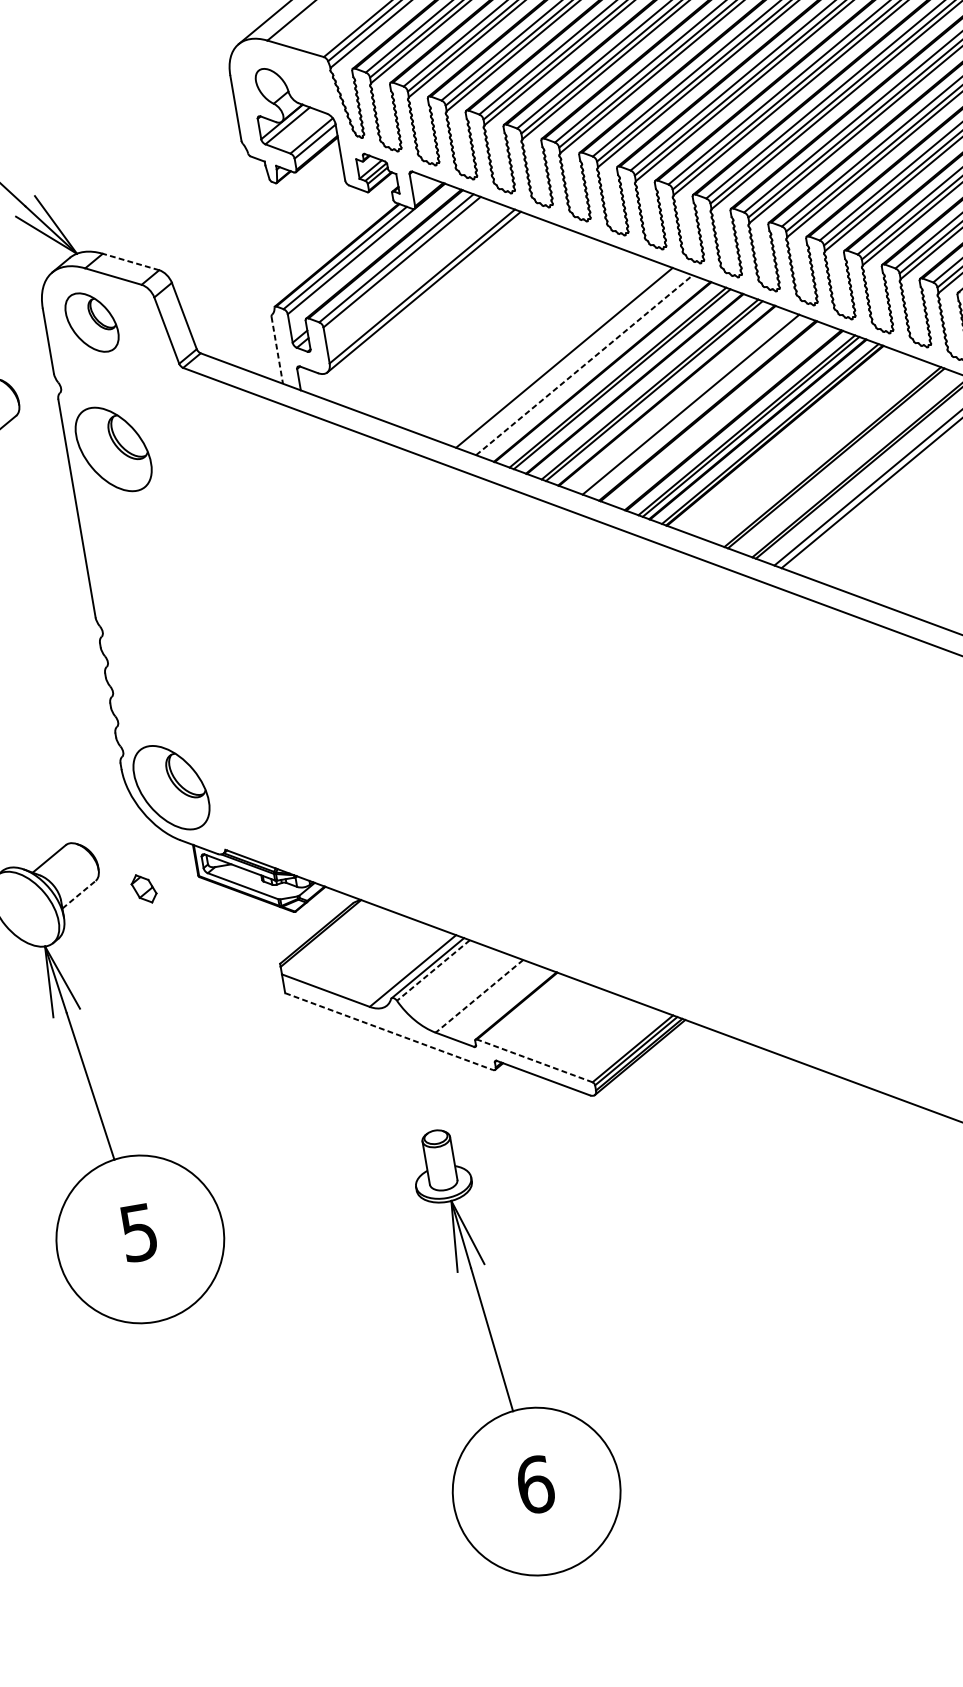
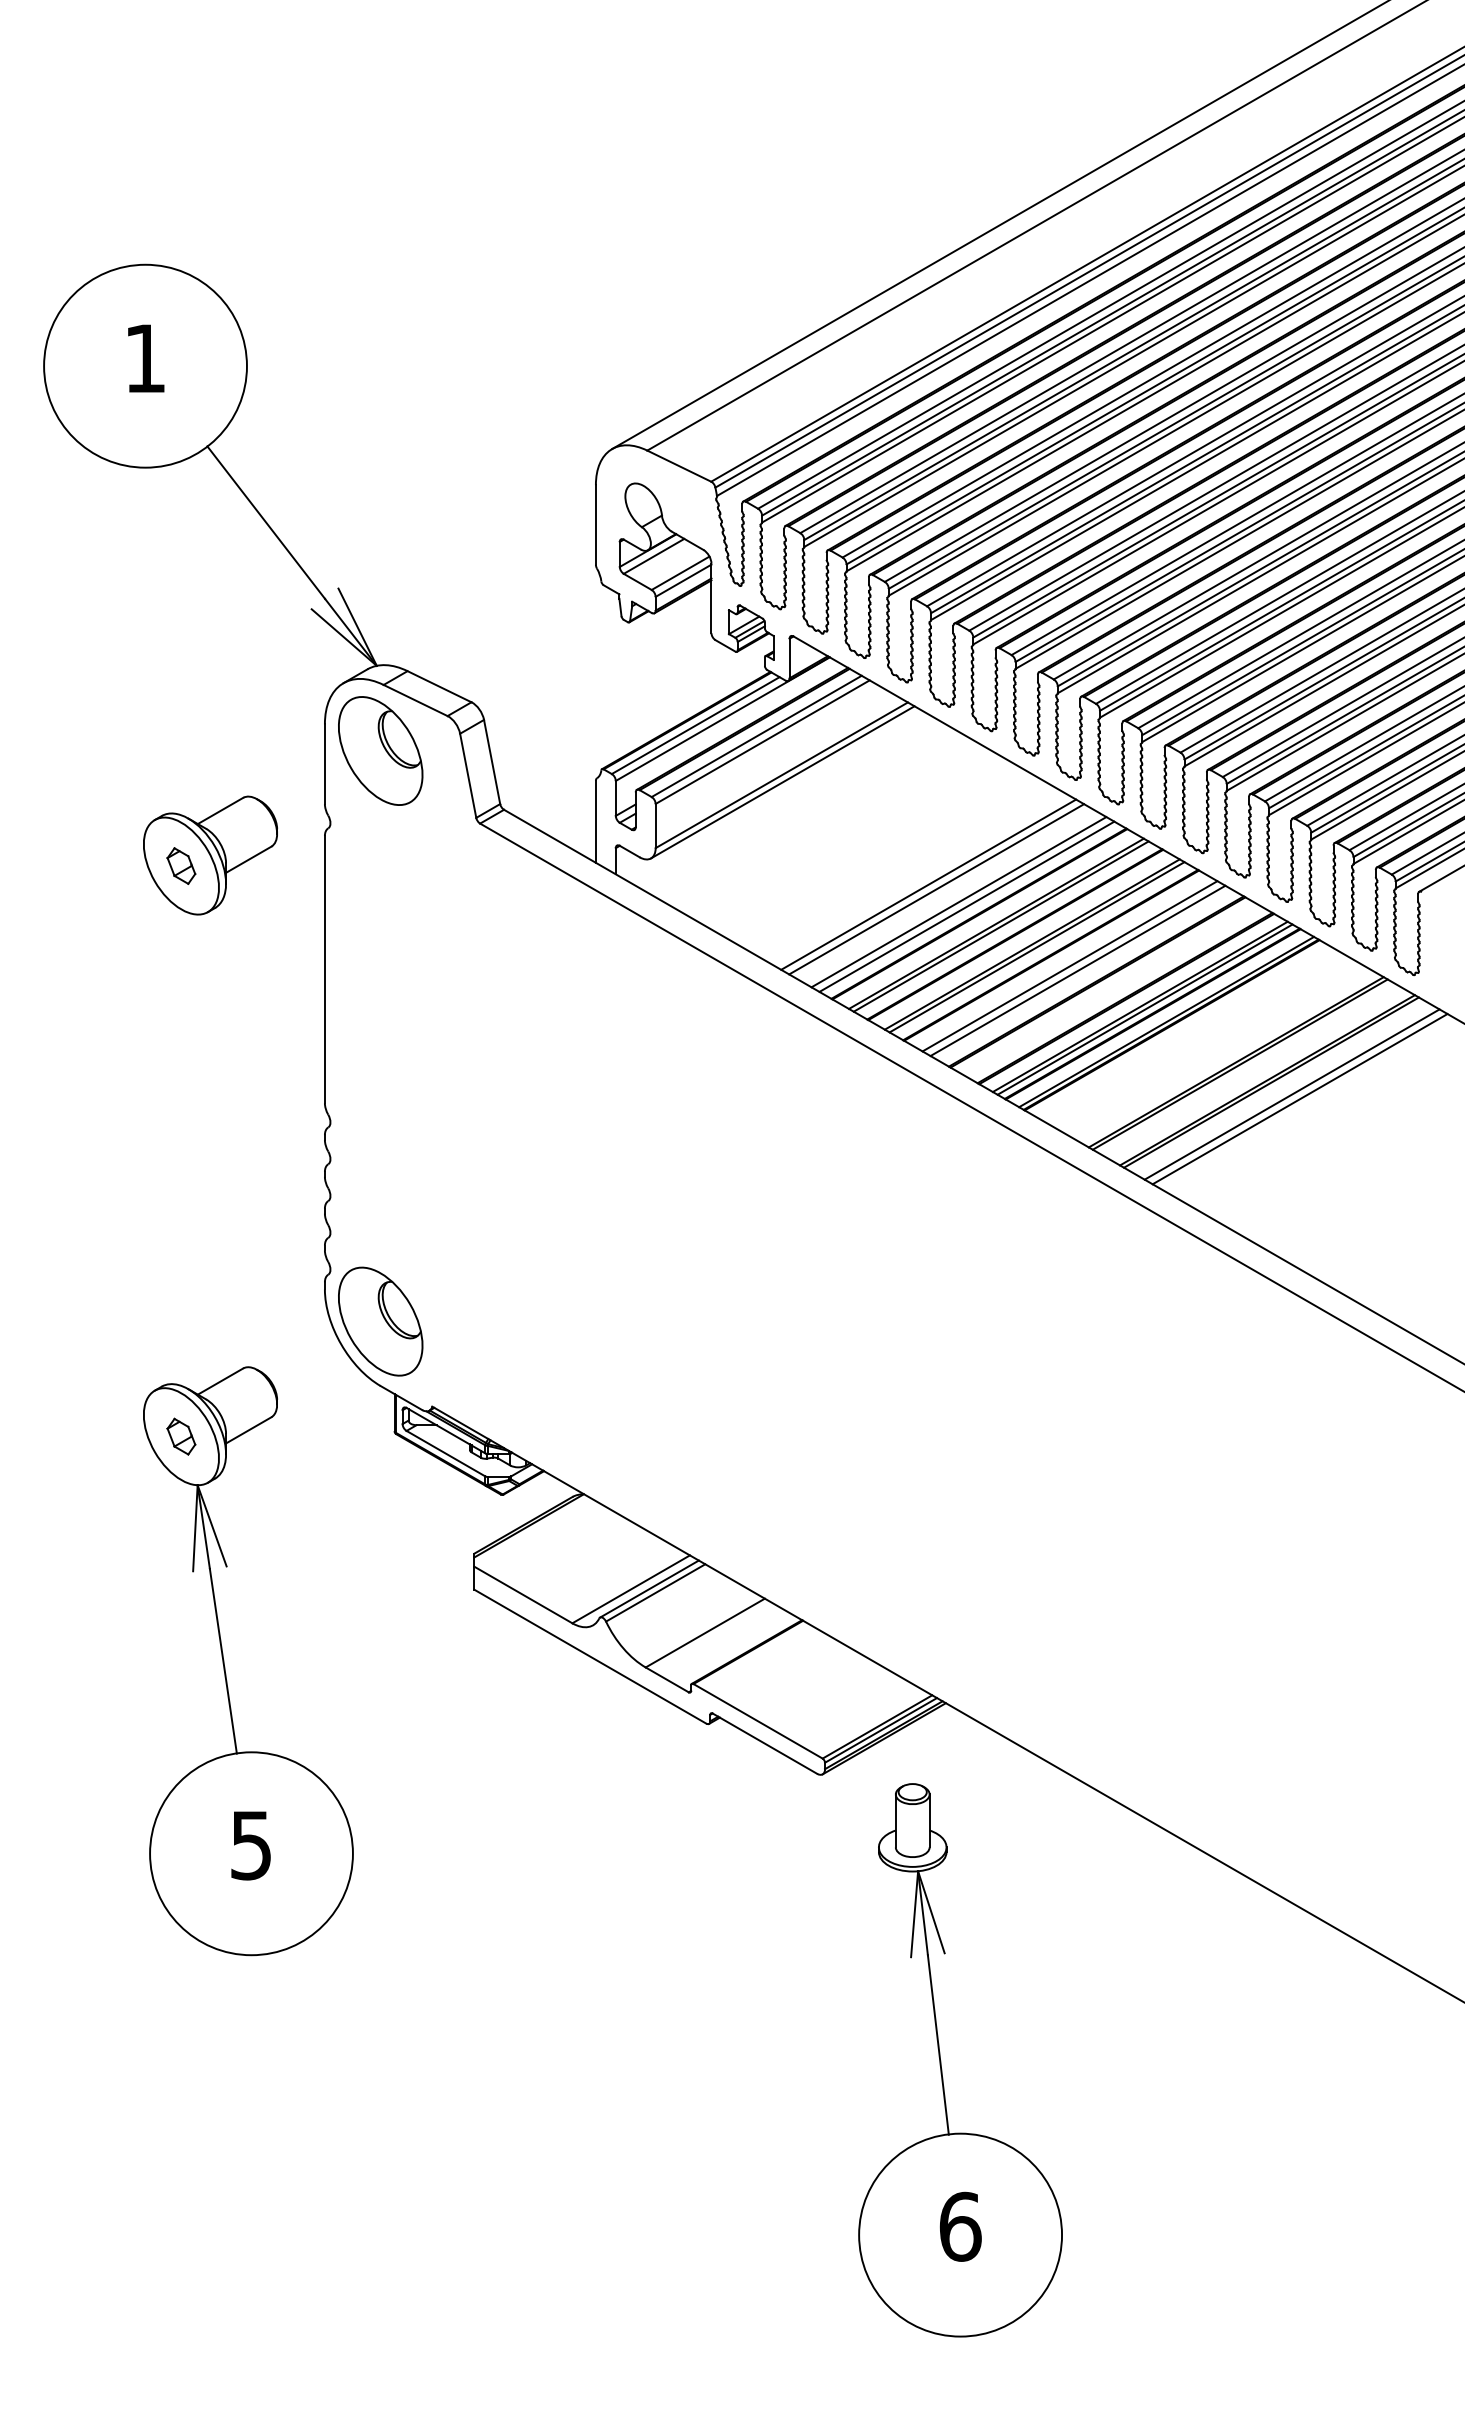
line: (130, 261) -> (439, 686), dashed -> solid
part: (91, 322) -> (380, 750), size x1.43
line: (277, 350) -> (595, 822), dashed -> solid
line: (557, 355) -> (928, 884), added
line: (584, 364) -> (959, 901), dashed -> solid
line: (591, 367) -> (966, 906), added
line: (683, 402) -> (1069, 966), added
part: (113, 449) -> (380, 906), removed
part: (144, 888) -> (181, 1436), moved
line: (79, 894) -> (249, 1430), dashed -> solid
line: (433, 971) -> (655, 1593), dashed -> solid
line: (479, 996) -> (705, 1633), dashed -> solid
line: (389, 1031) -> (590, 1656), dashed -> solid
line: (535, 1060) -> (758, 1721), dashed -> solid
part: (496, 1351) -> (941, 2060), moved

